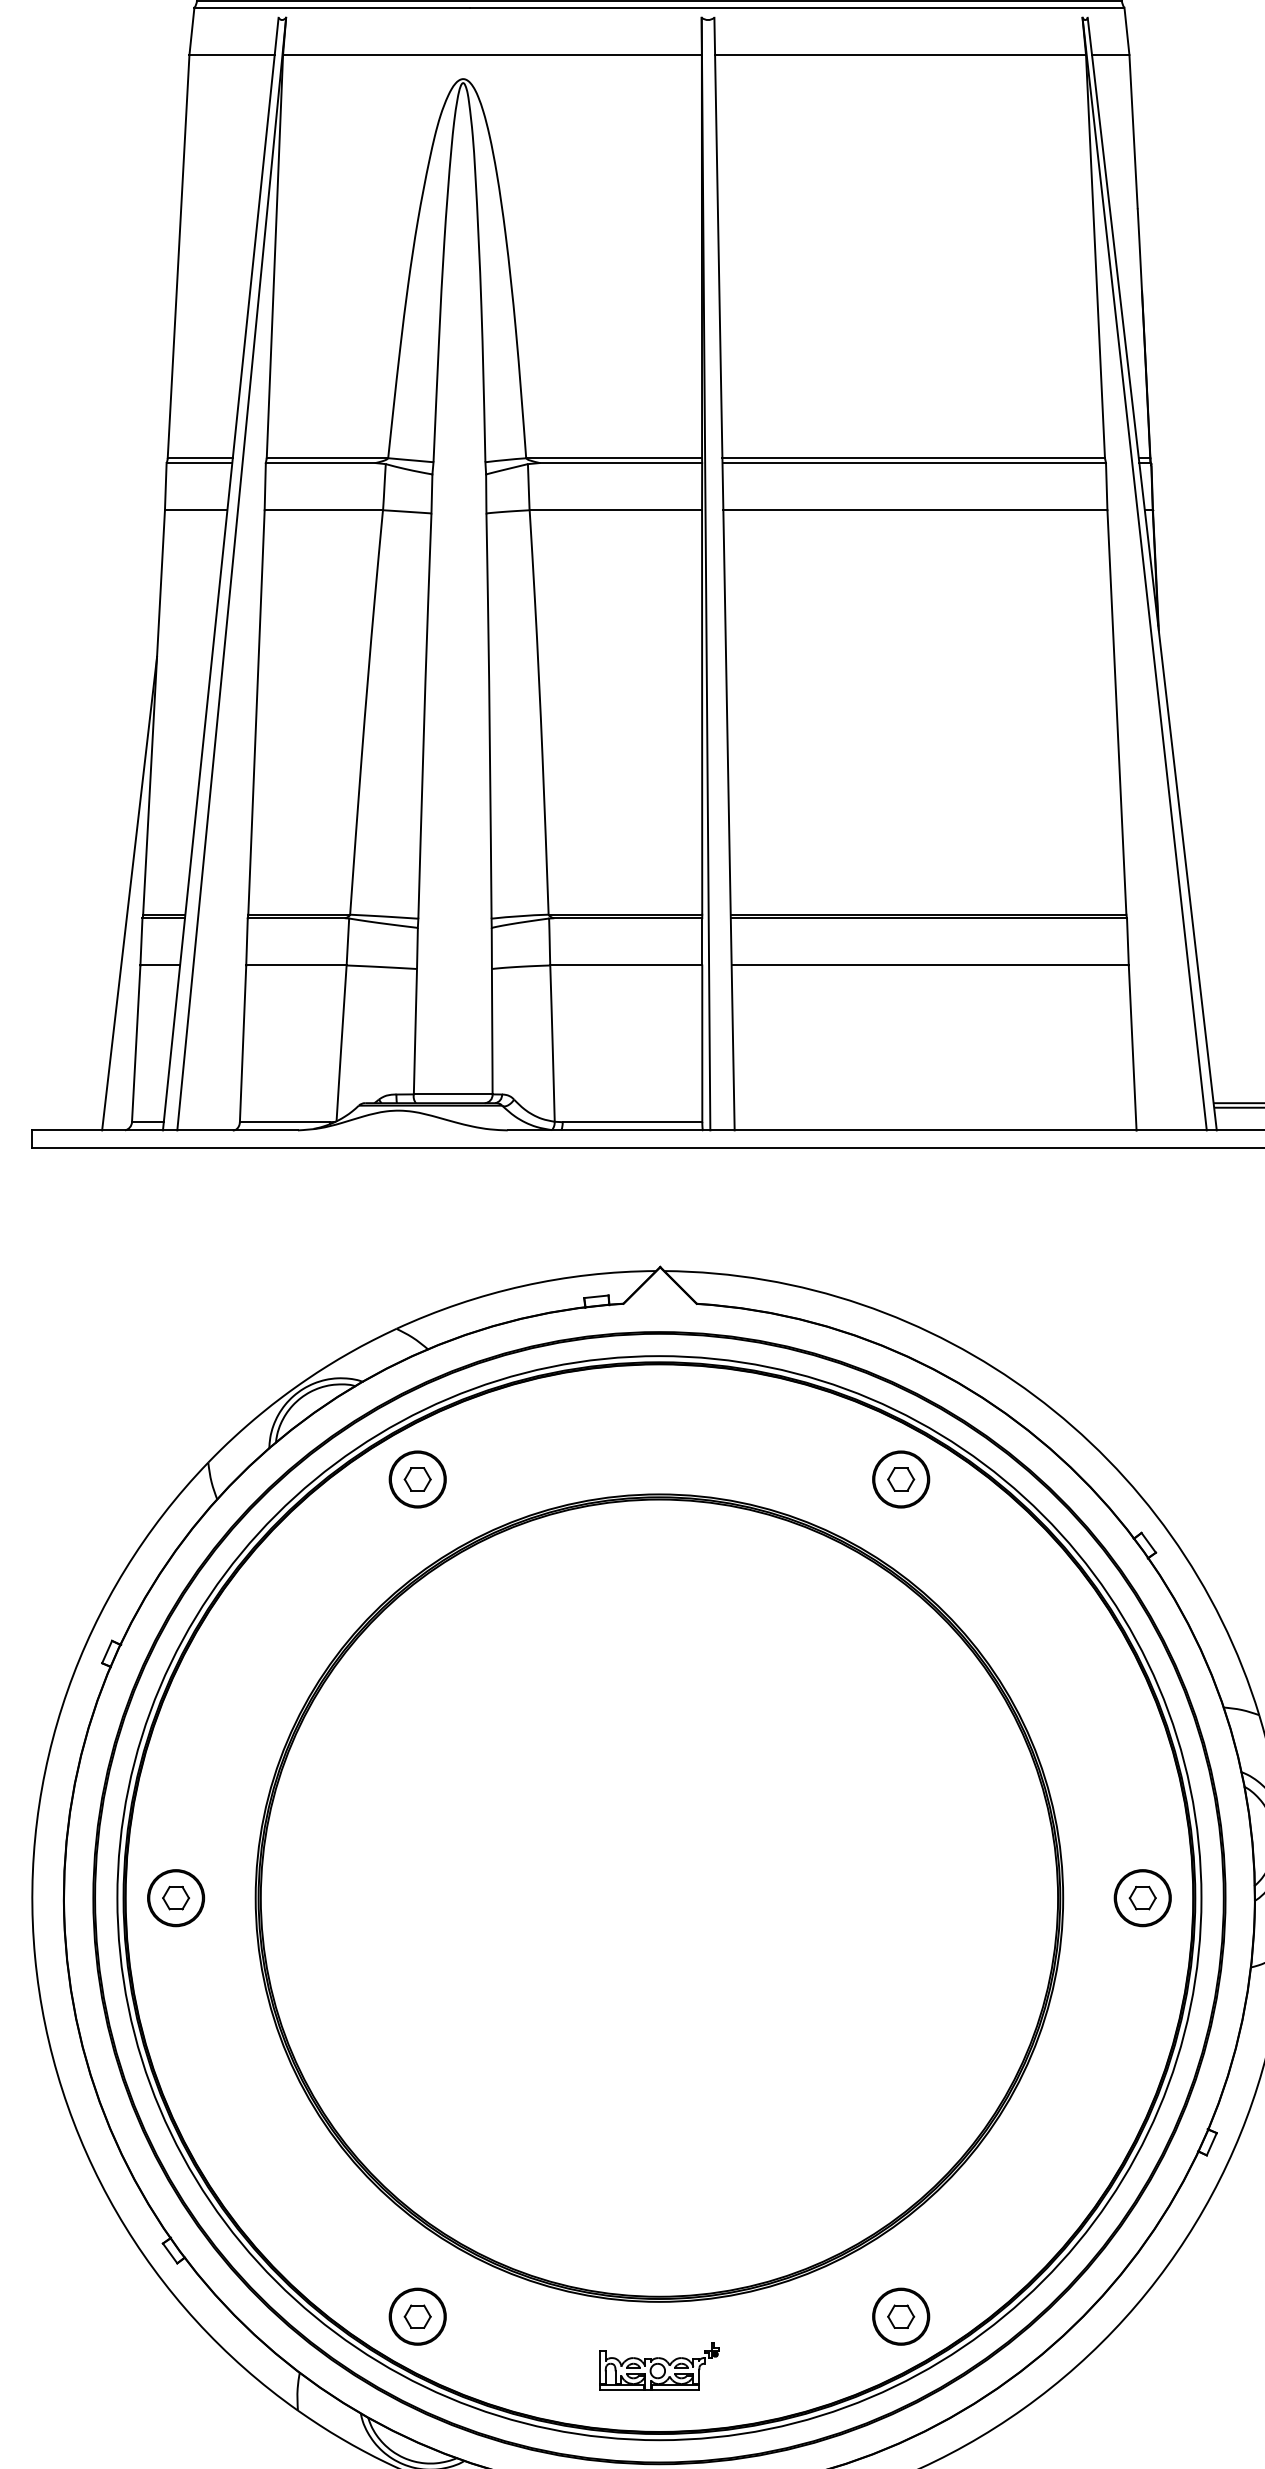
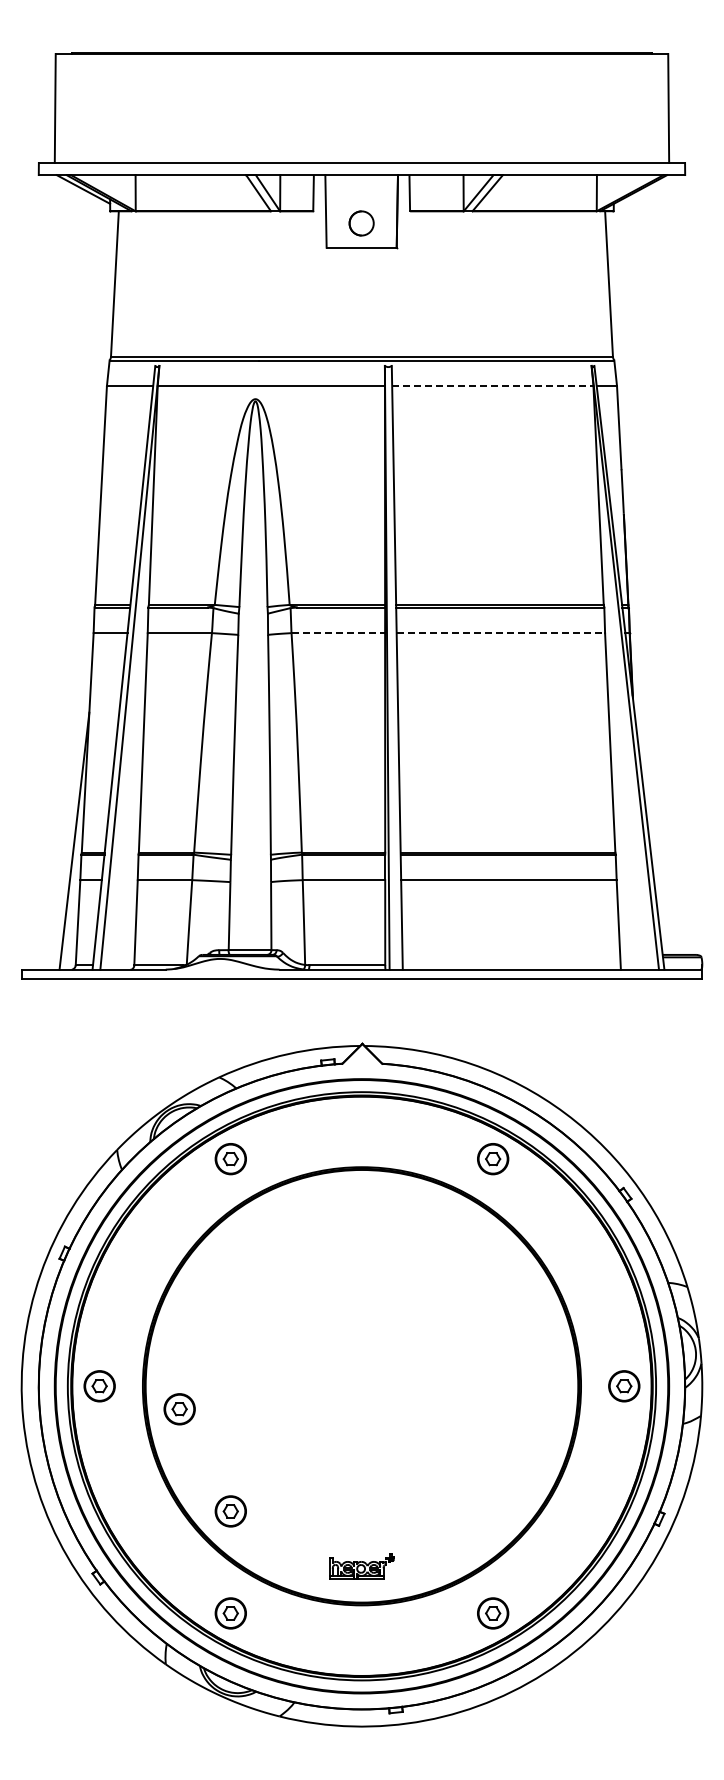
line: (899, 55) -> (492, 386), solid -> dashed
line: (616, 510) -> (338, 633), solid -> dashed
line: (916, 510) -> (501, 633), solid -> dashed
part: (323, 1940) -> (179, 1409), added
part: (417, 2128) -> (230, 1511), added
part: (658, 2366) -> (361, 1566), moved

